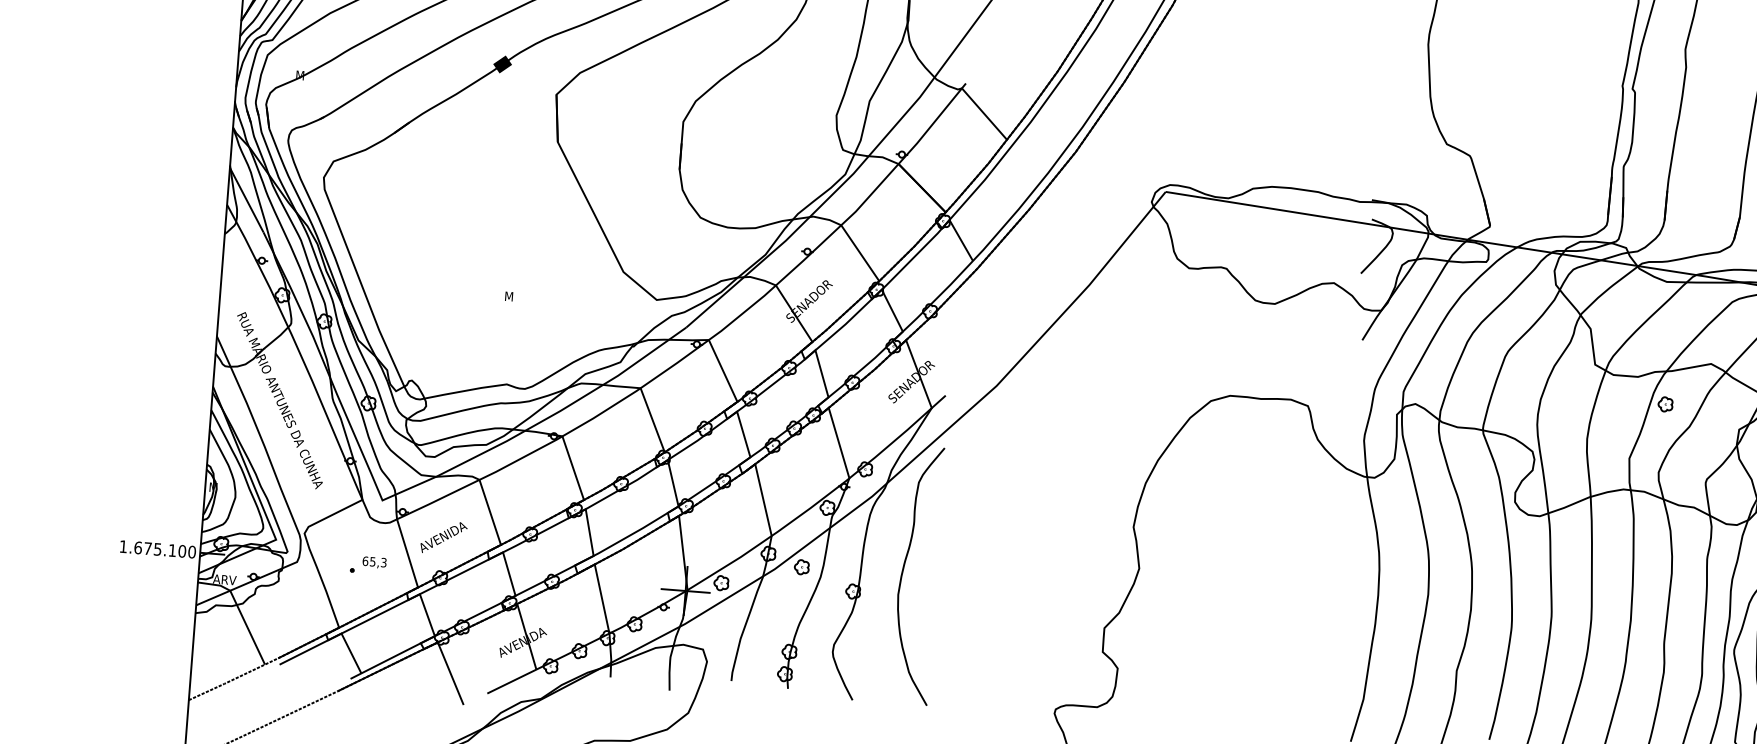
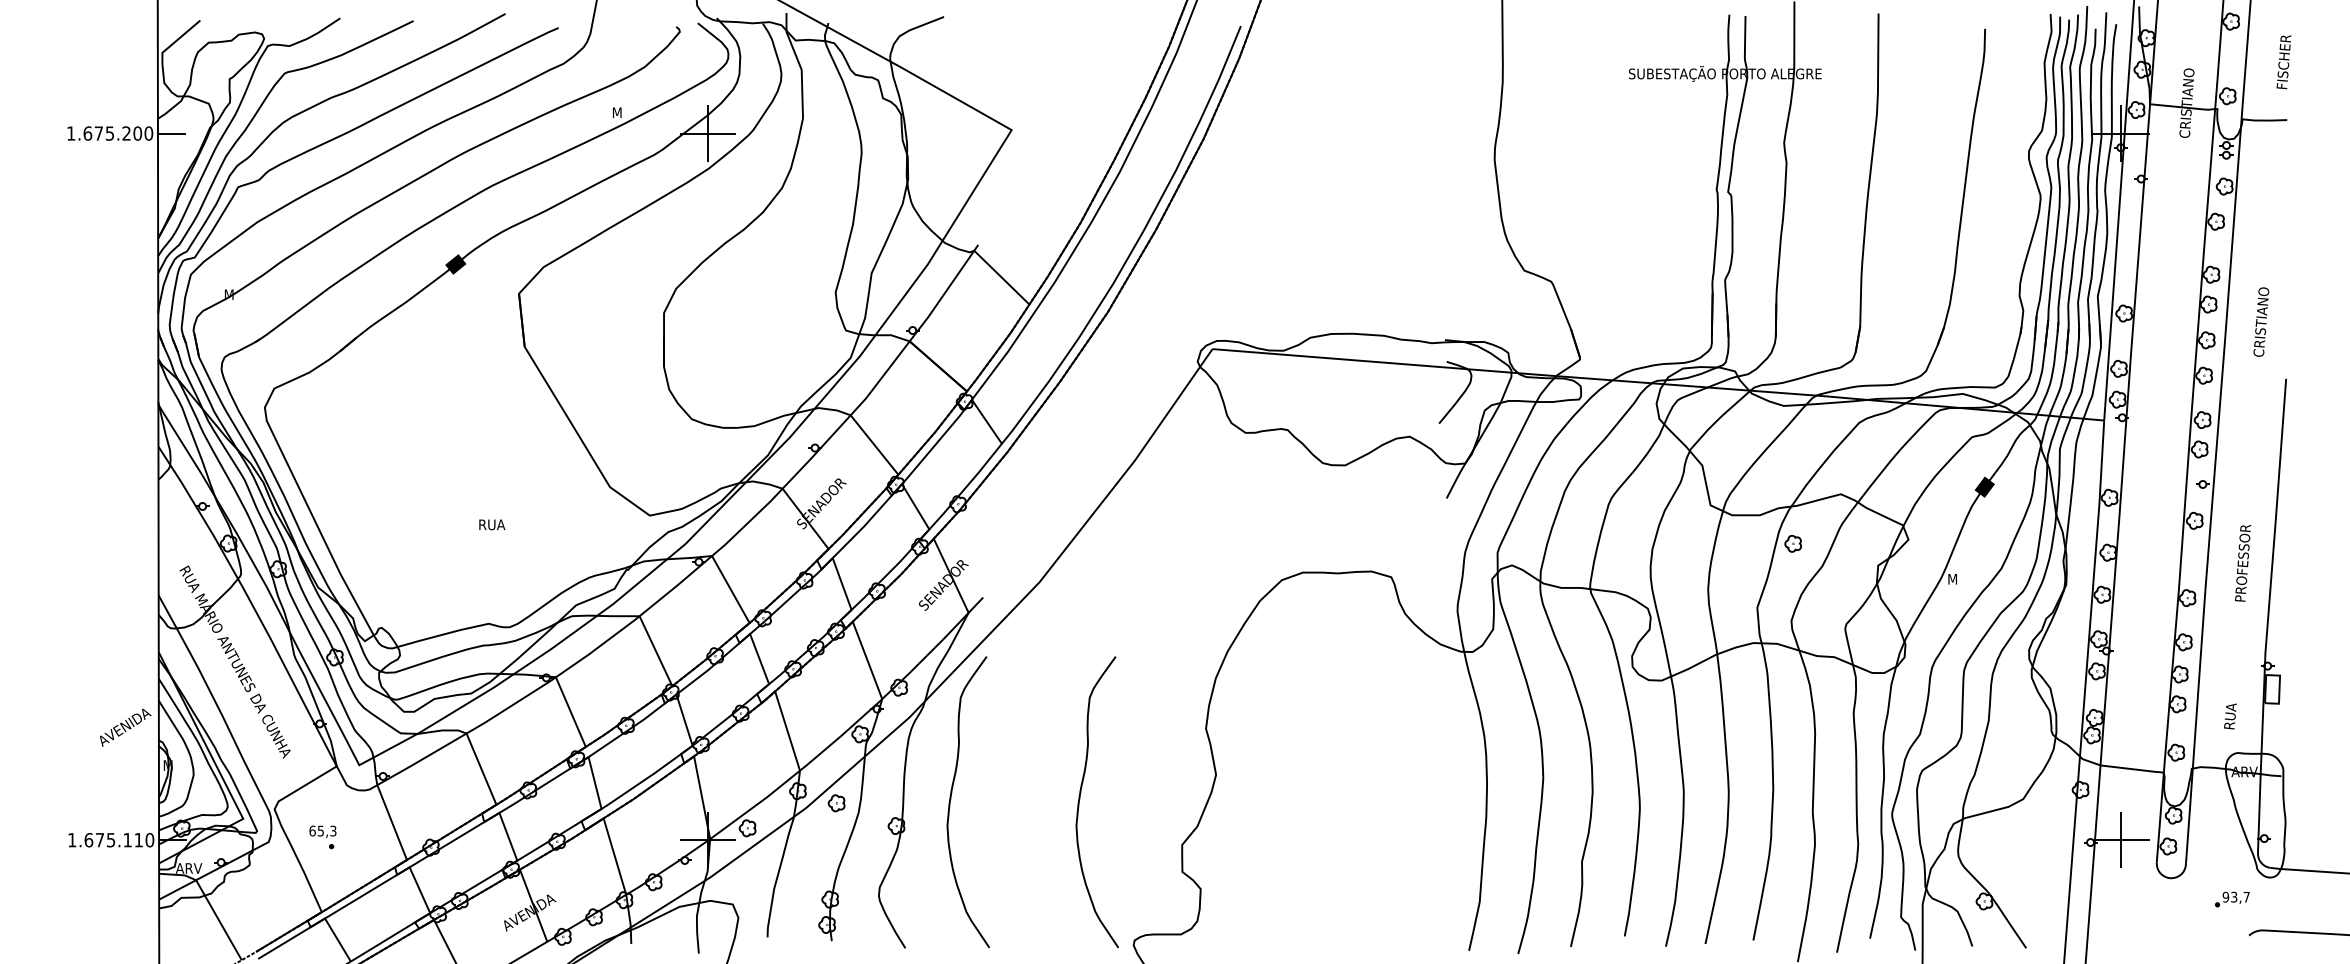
text: (516, 296) -> (492, 524), M -> RUA
text: (443, 537) -> (125, 727), moved
text: (182, 551) -> (138, 840), 1.675.100 -> 1.675.110
text: (374, 562) -> (322, 831), moved
curve: (1017, 580) -> (1080, 799), added

